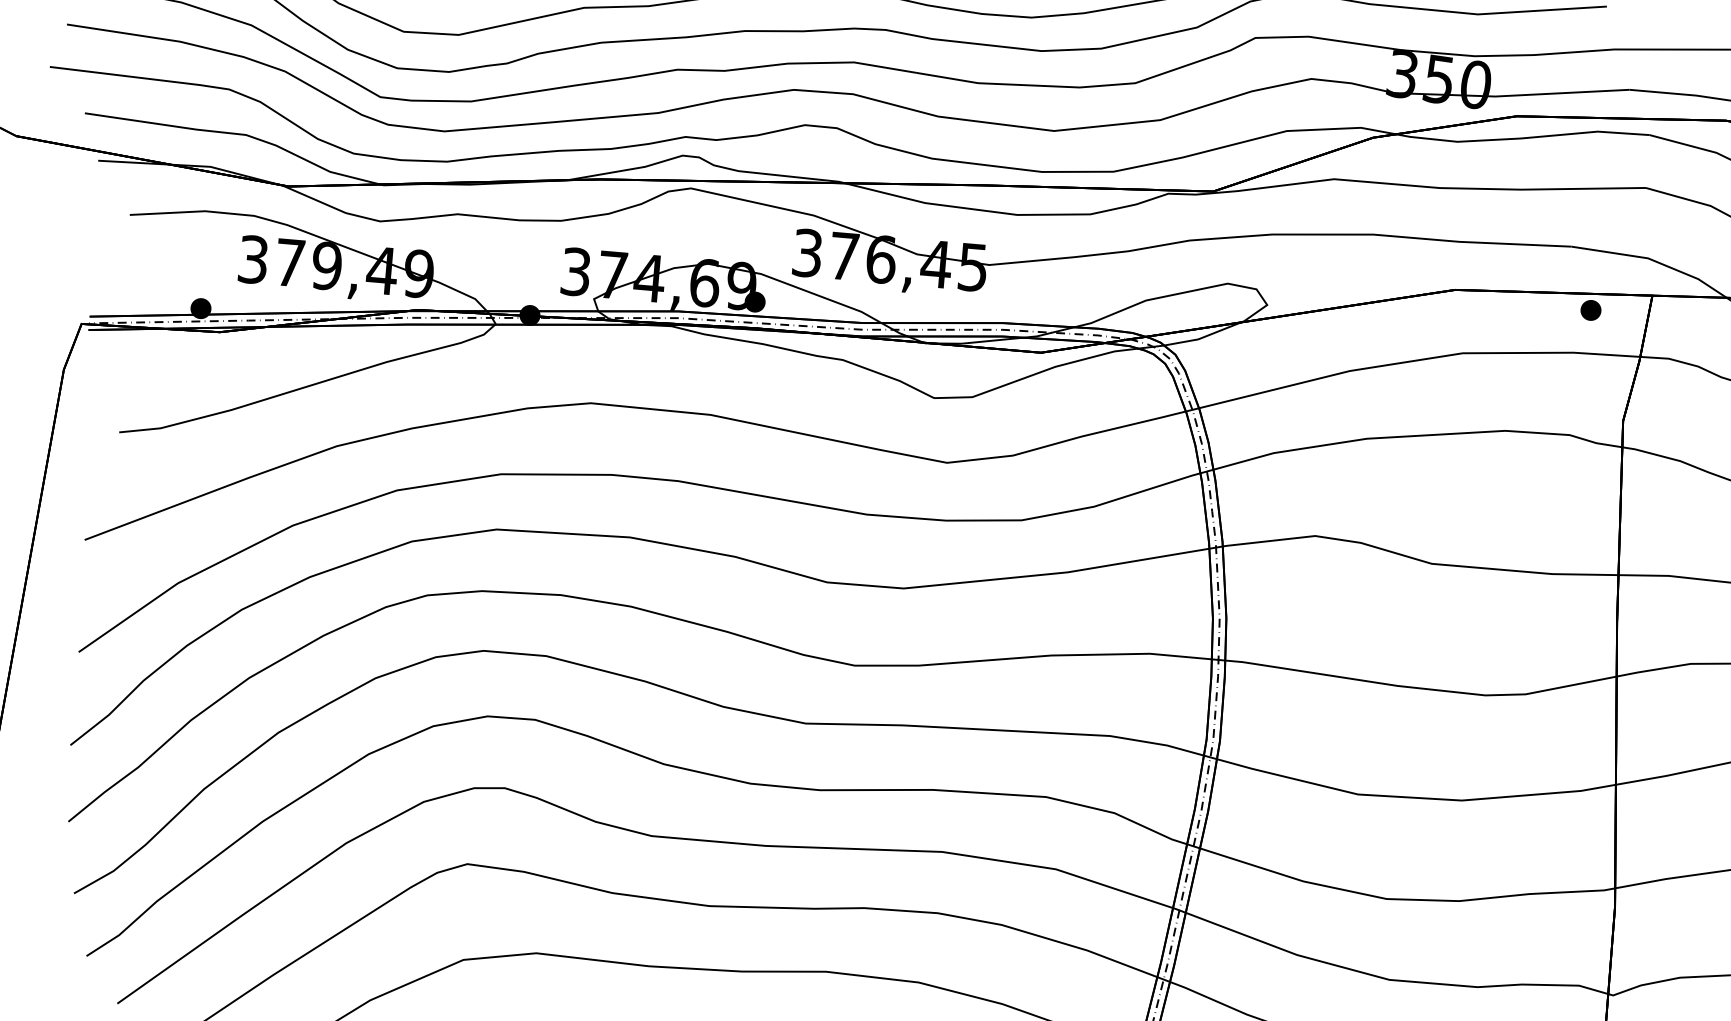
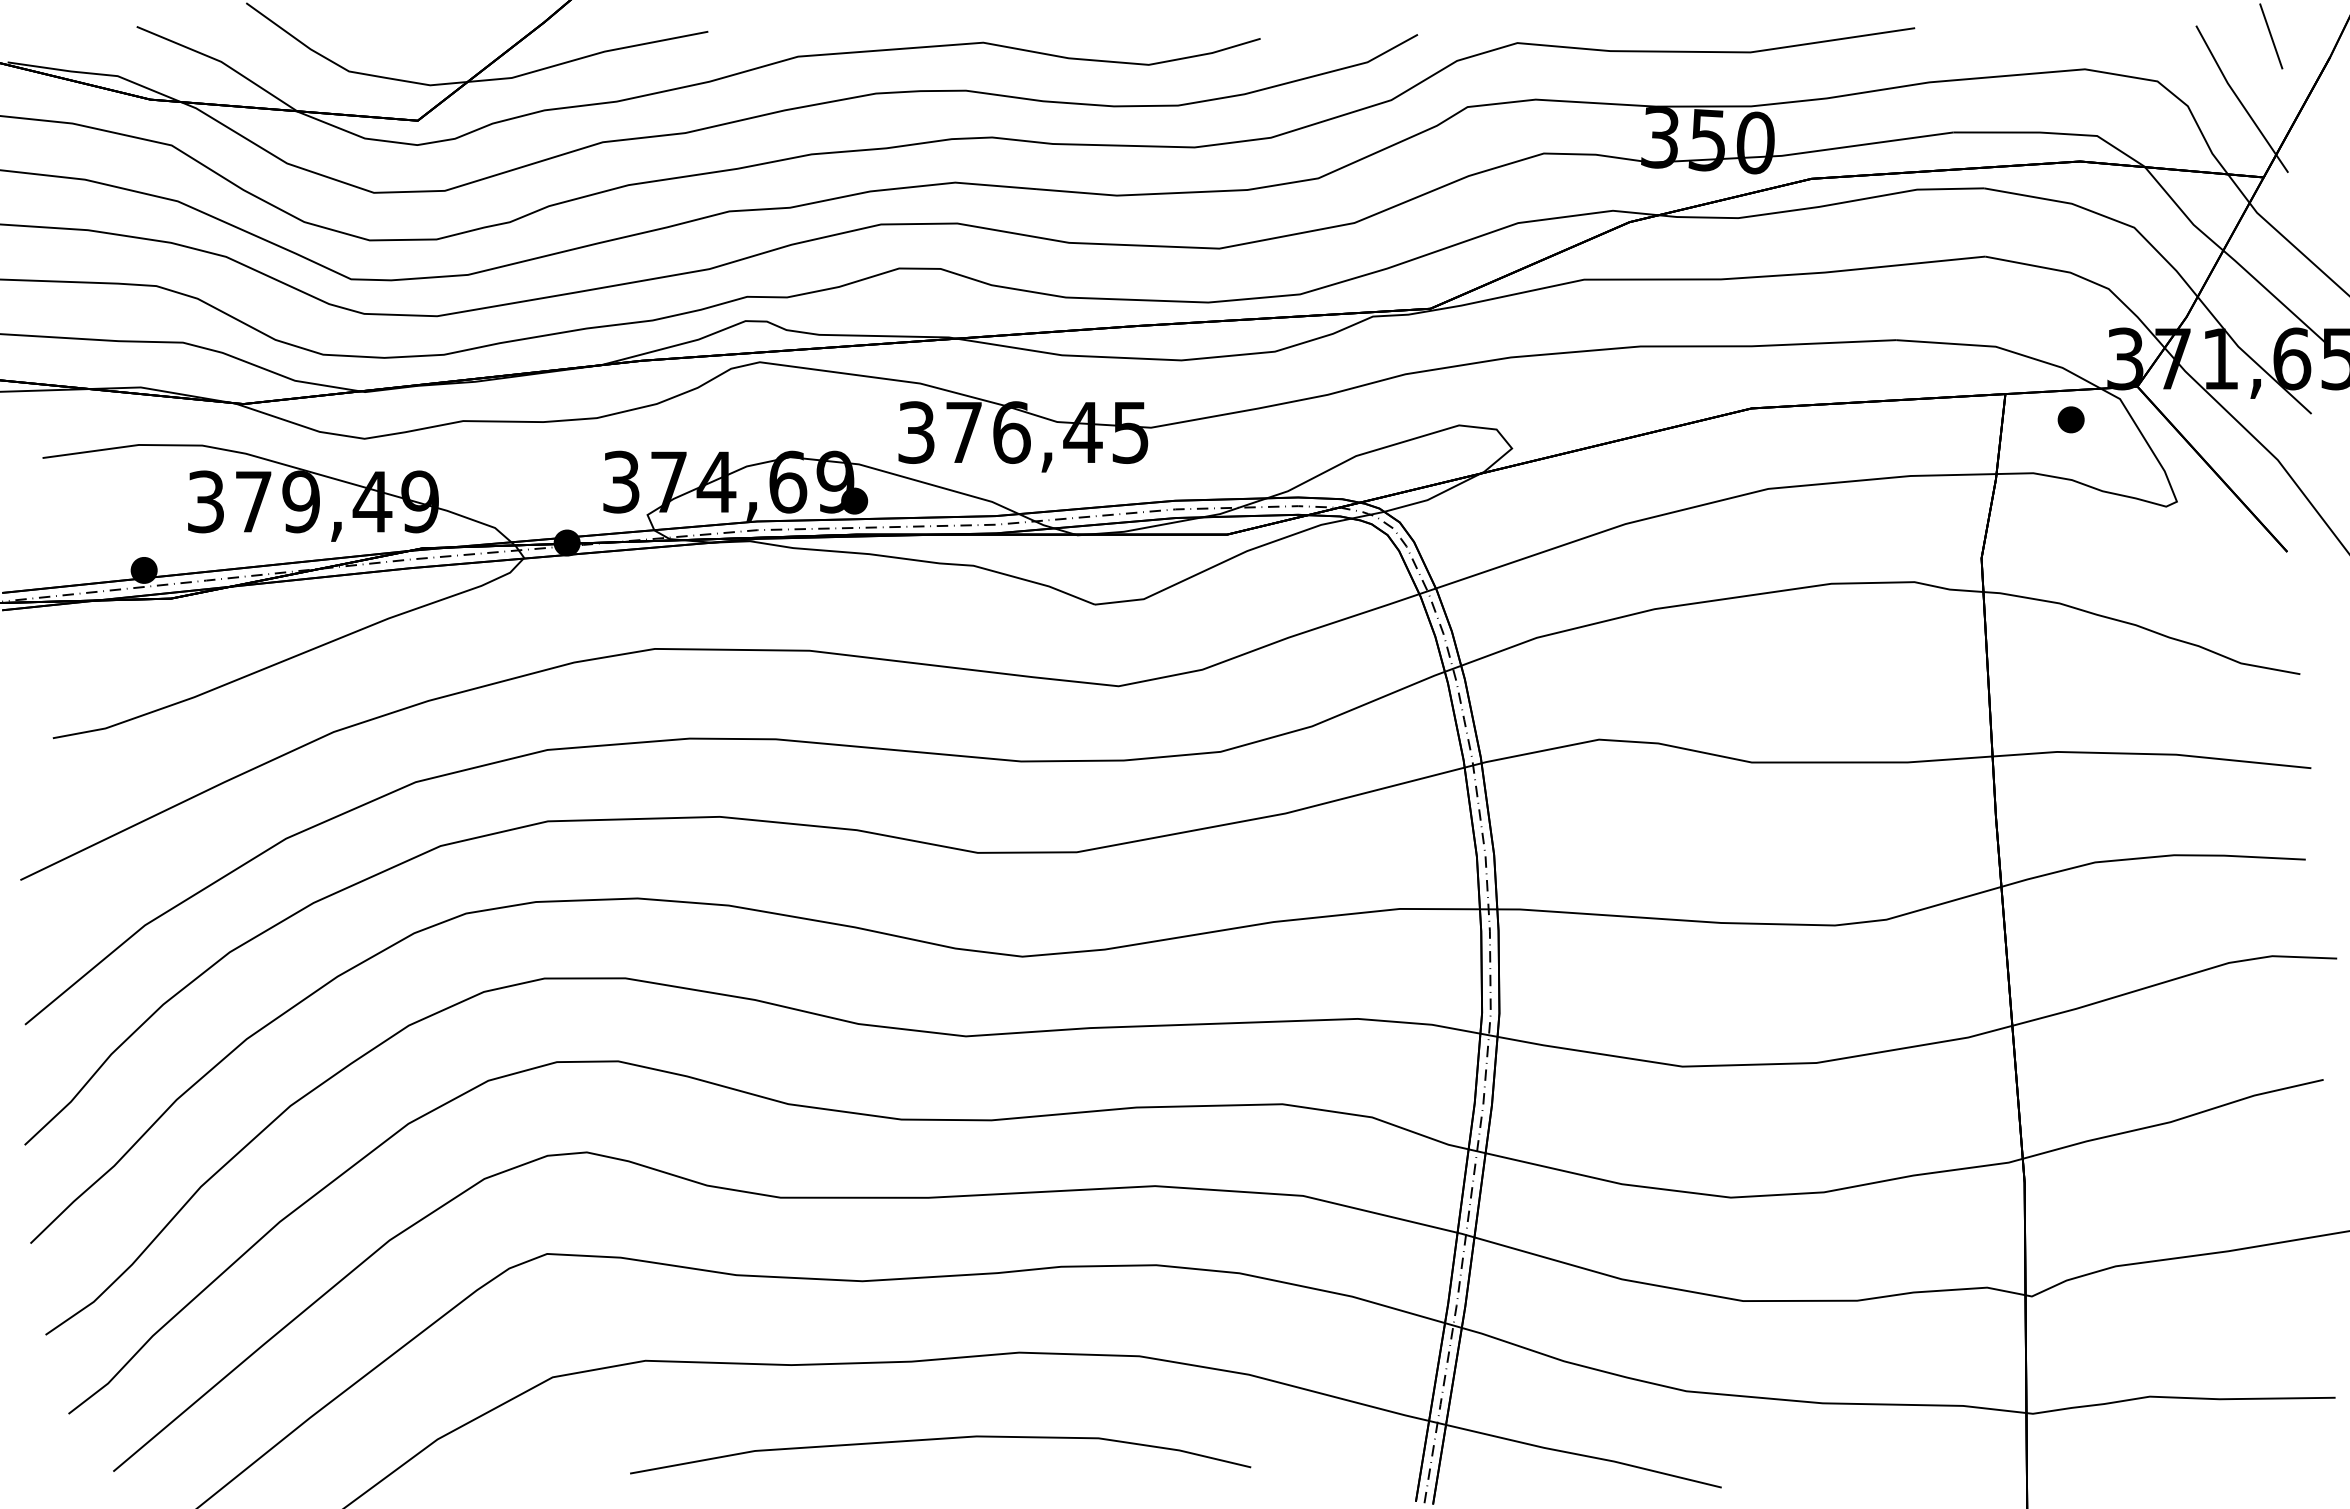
part: (1590, 310) -> (2070, 419), moved

